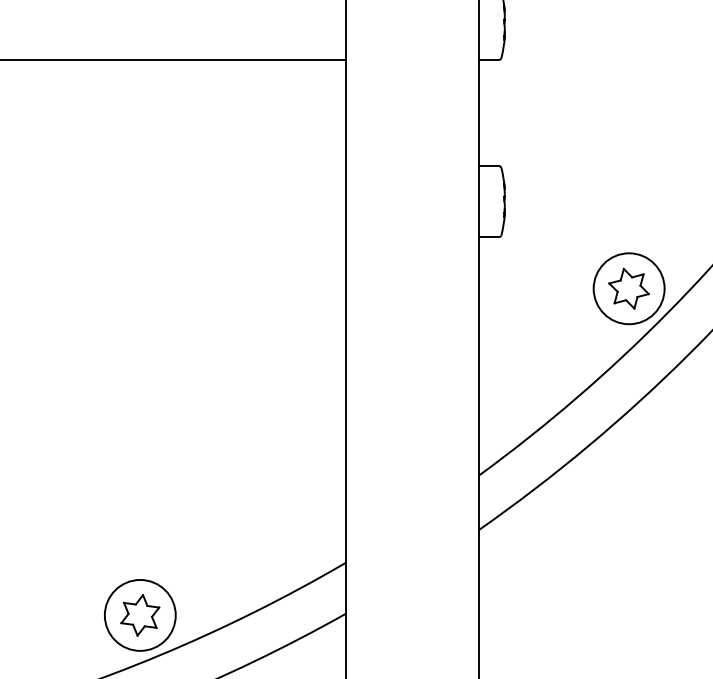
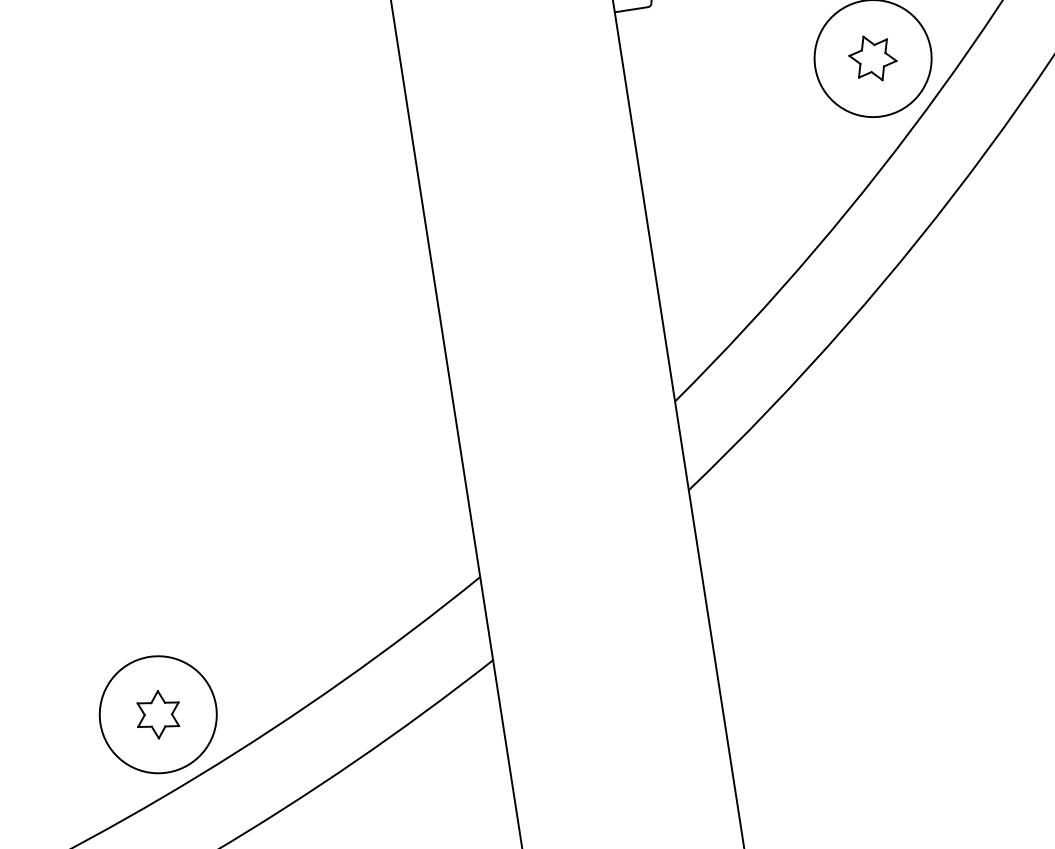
part: (628, 288) -> (871, 58), size x0.7
part: (140, 615) -> (158, 714), size x0.7

